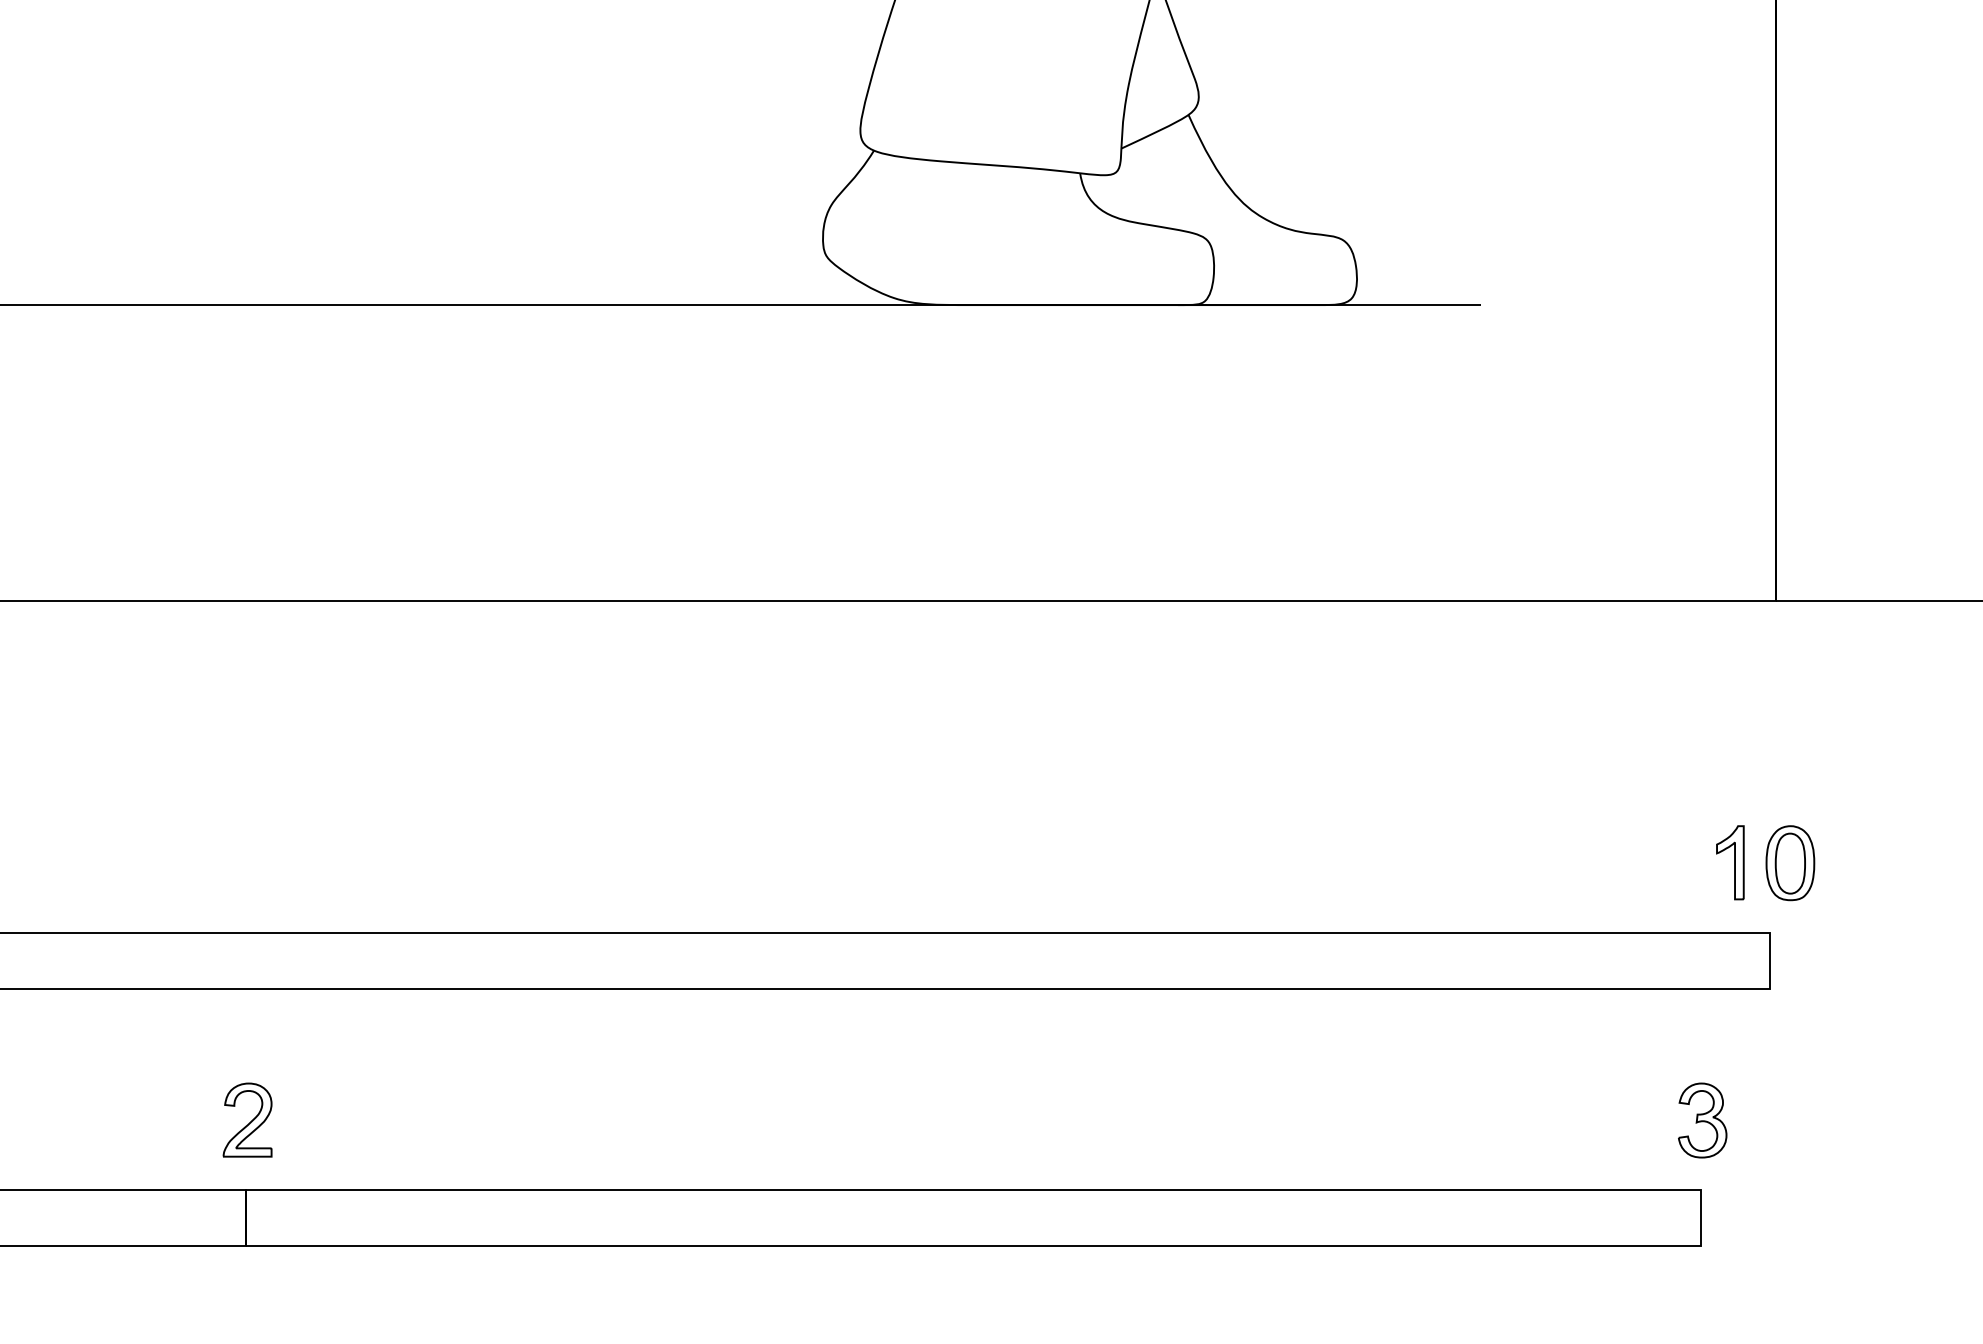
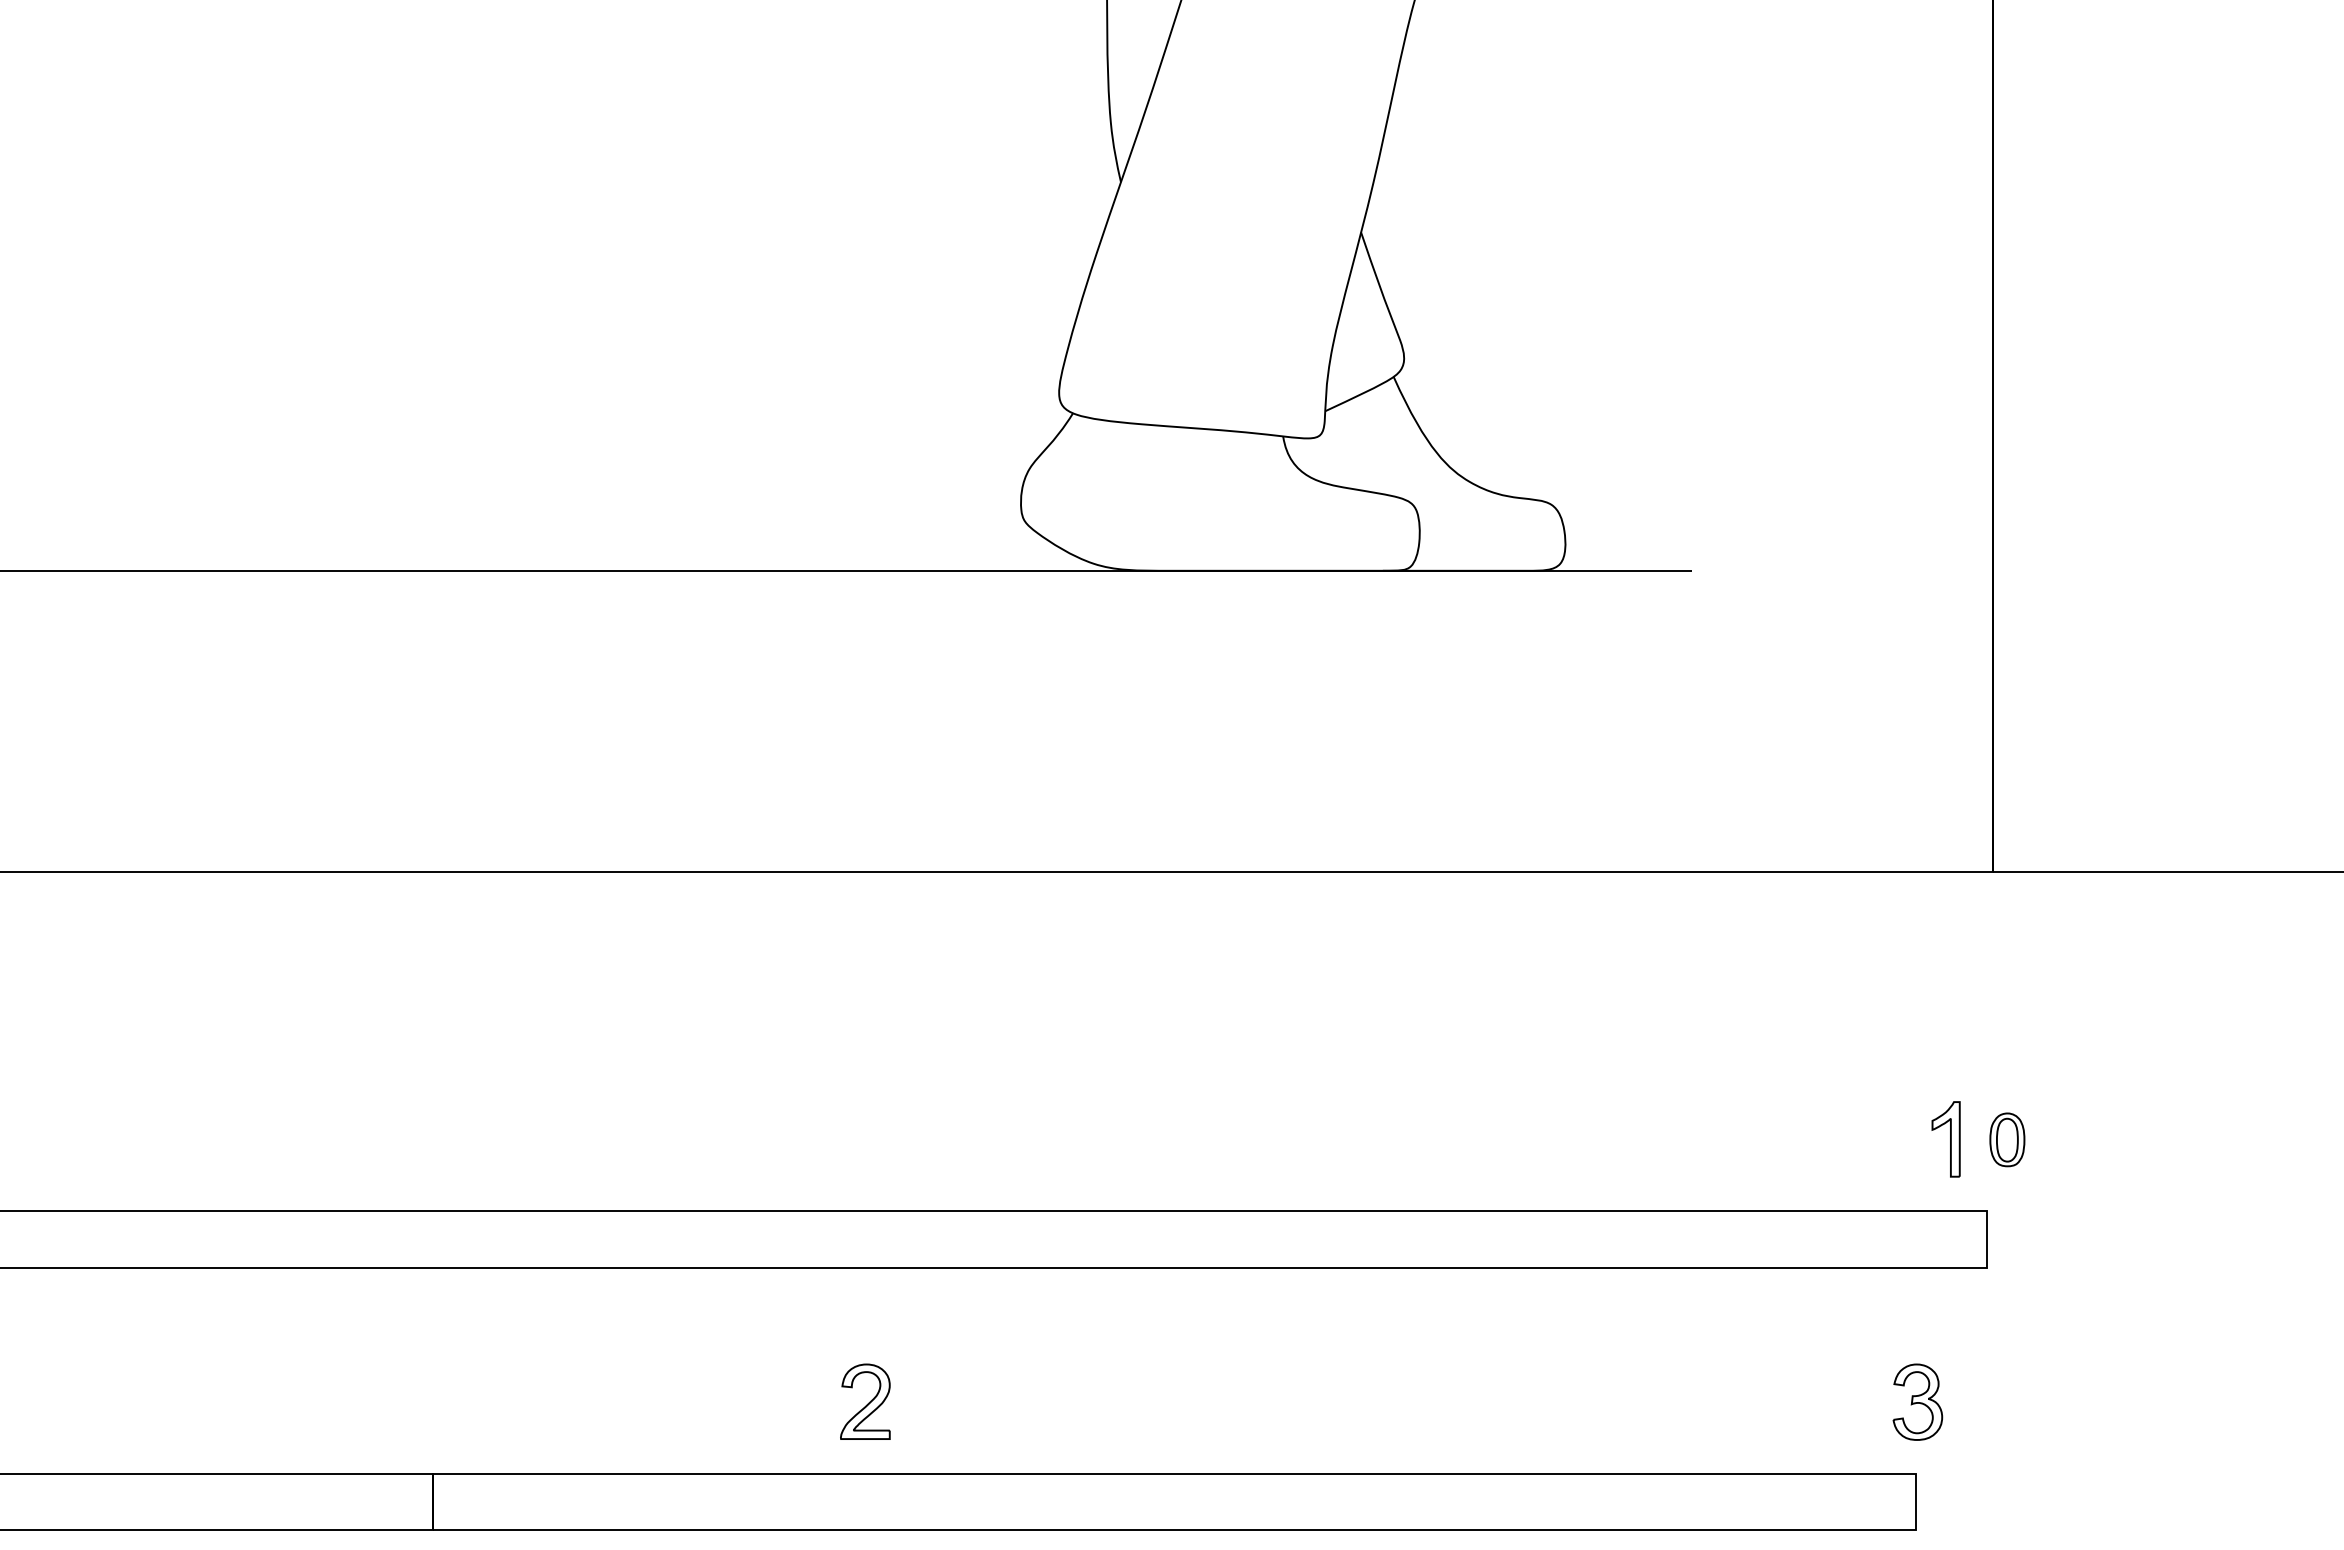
part: (1790, 862) -> (2007, 1139), size x0.7
part: (247, 1119) -> (865, 1401), moved

